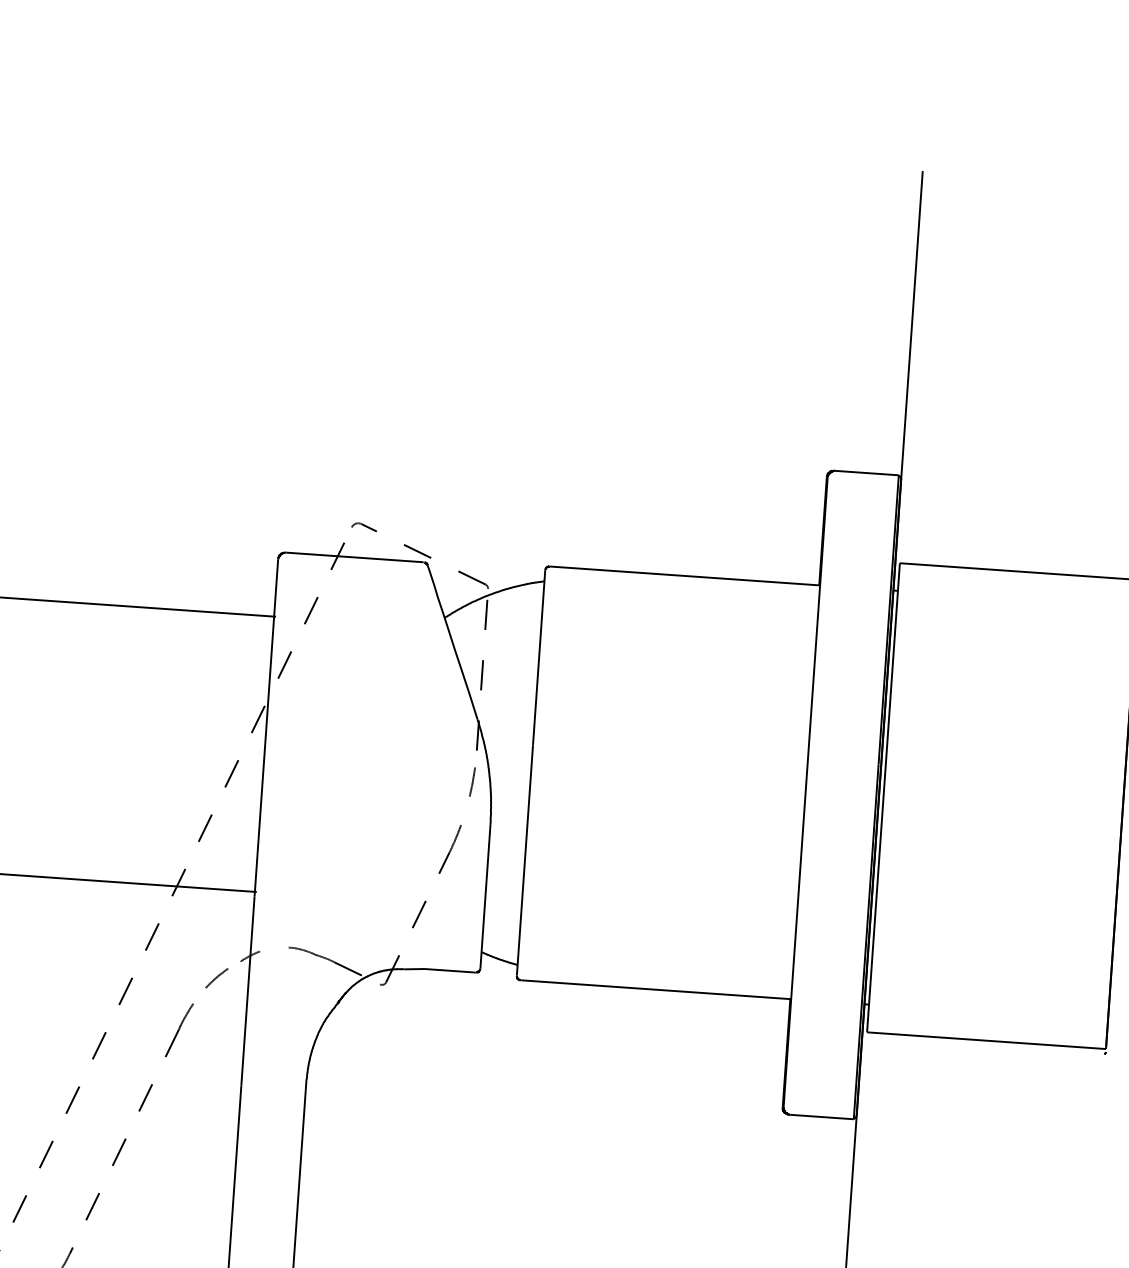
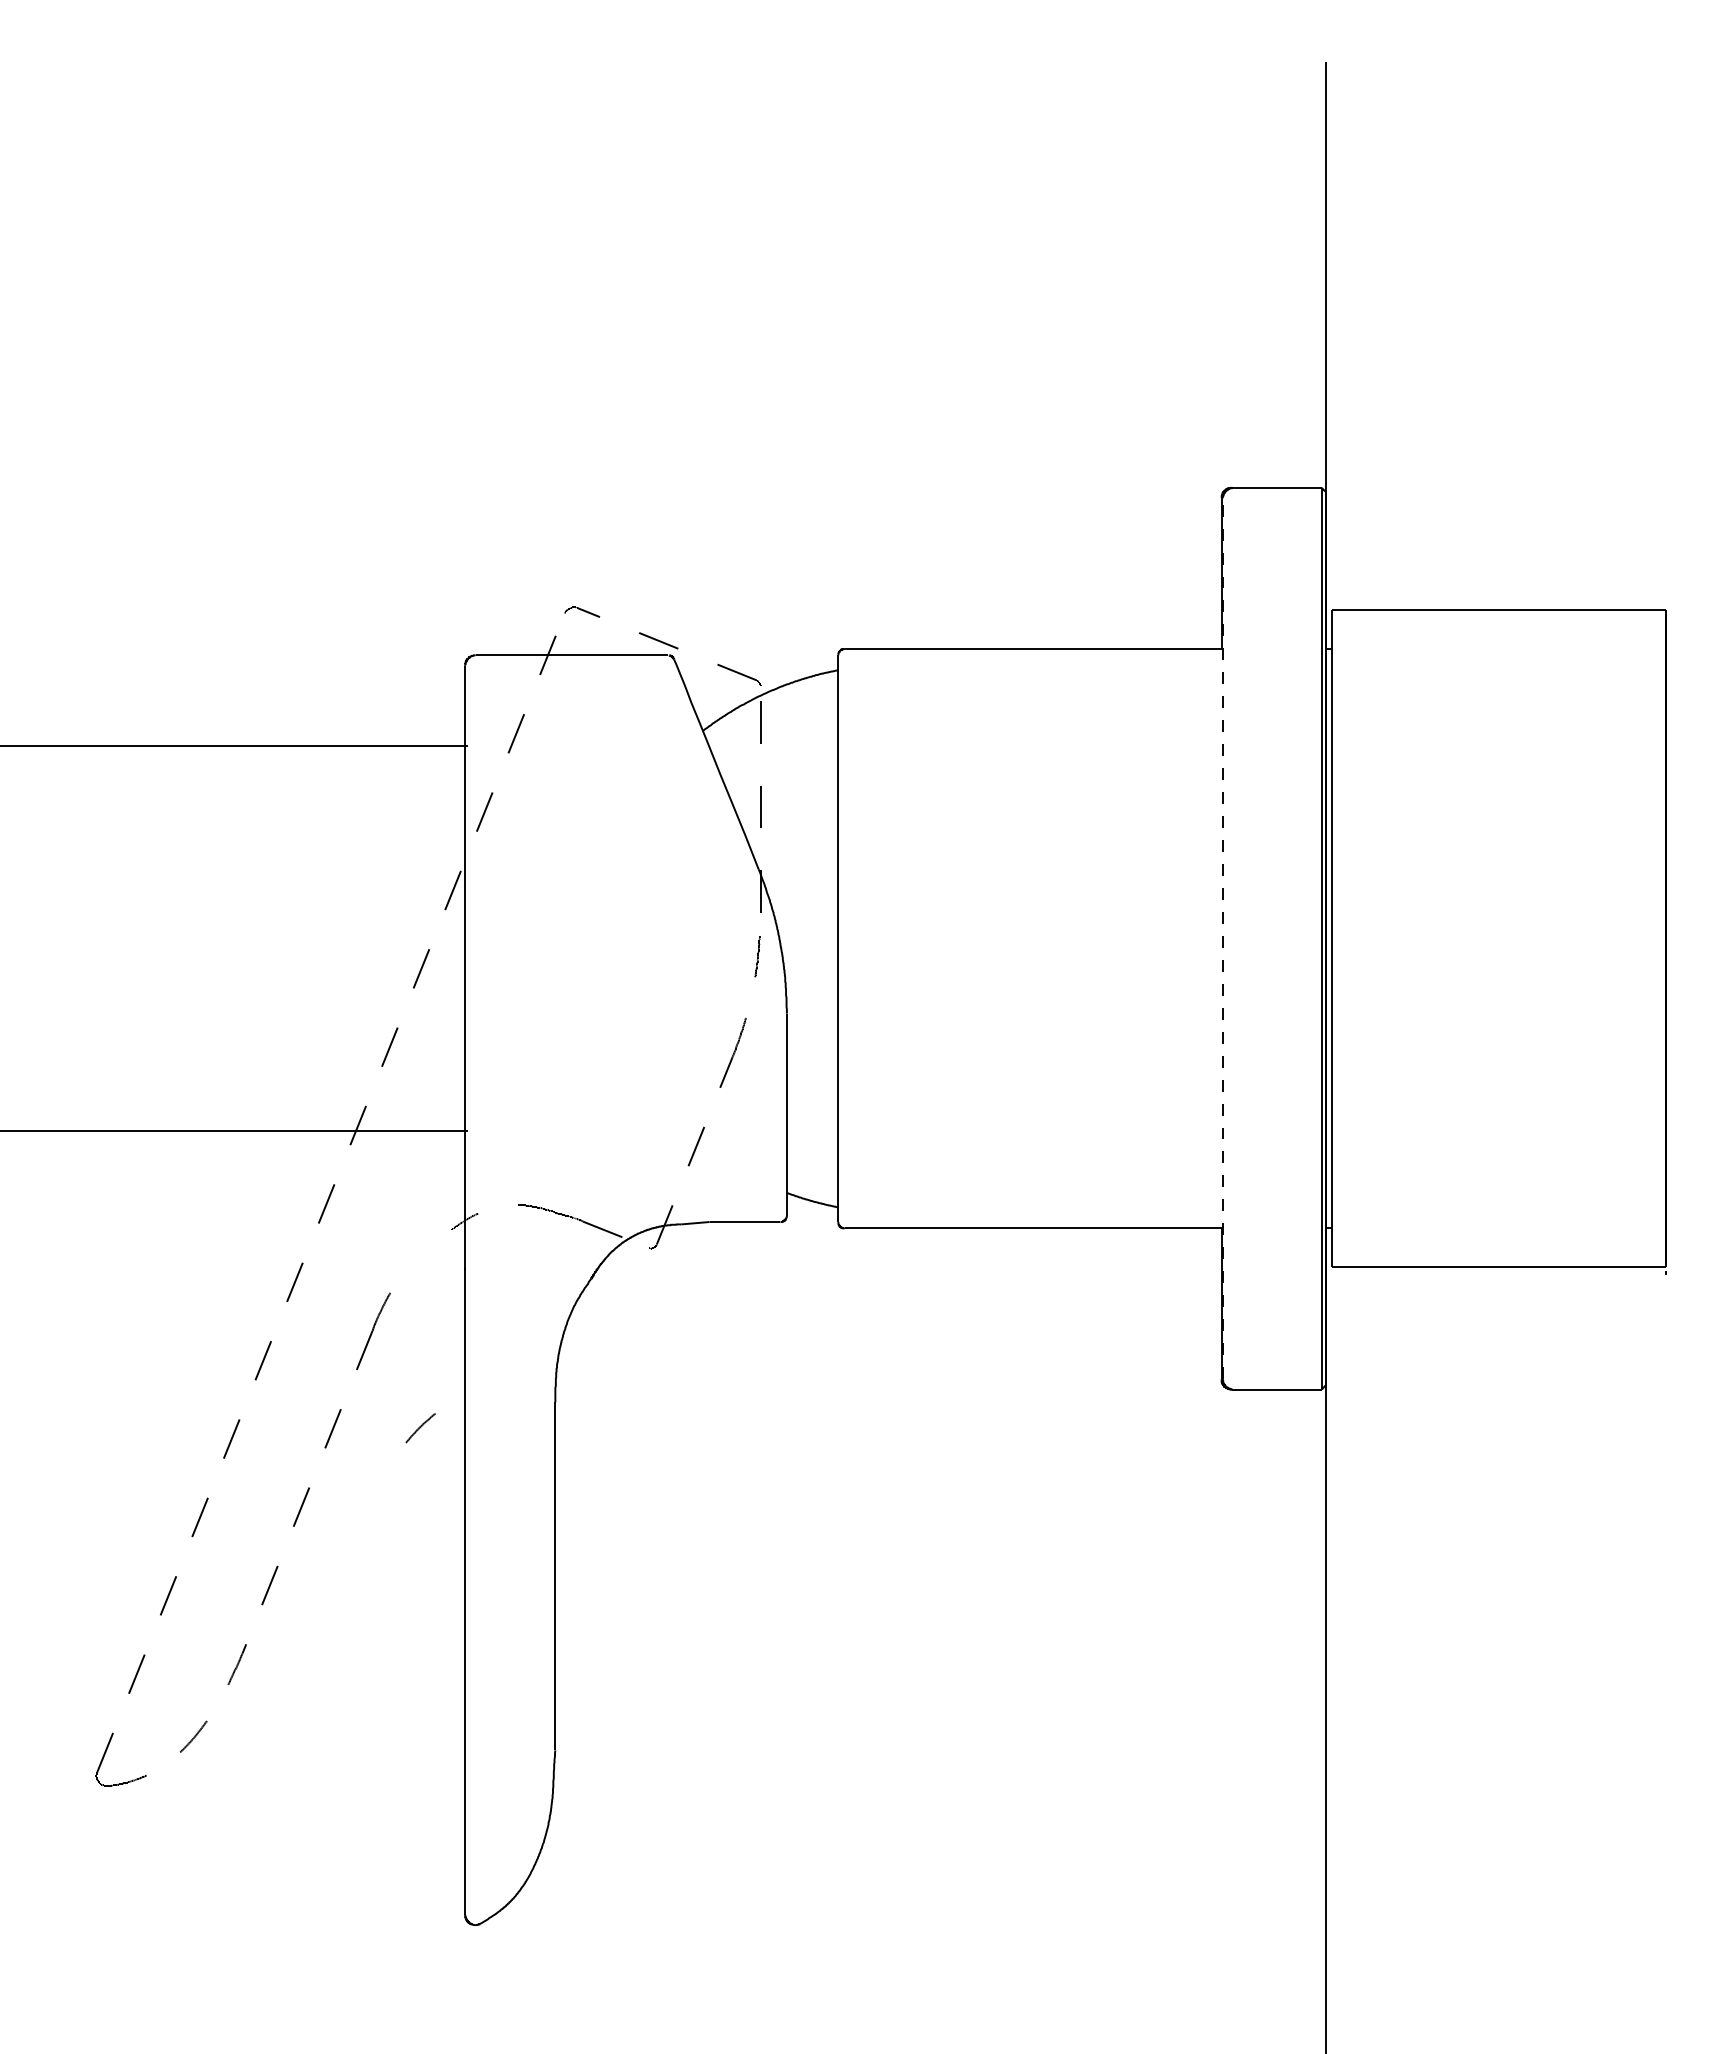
line: (805, 792) -> (1222, 938), solid -> dashed
line: (216, 978) -> (420, 1428), moved

